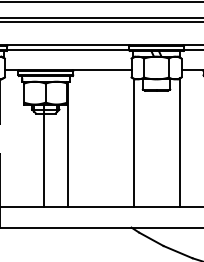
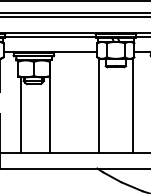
line: (43, 155) -> (20, 115), moved

